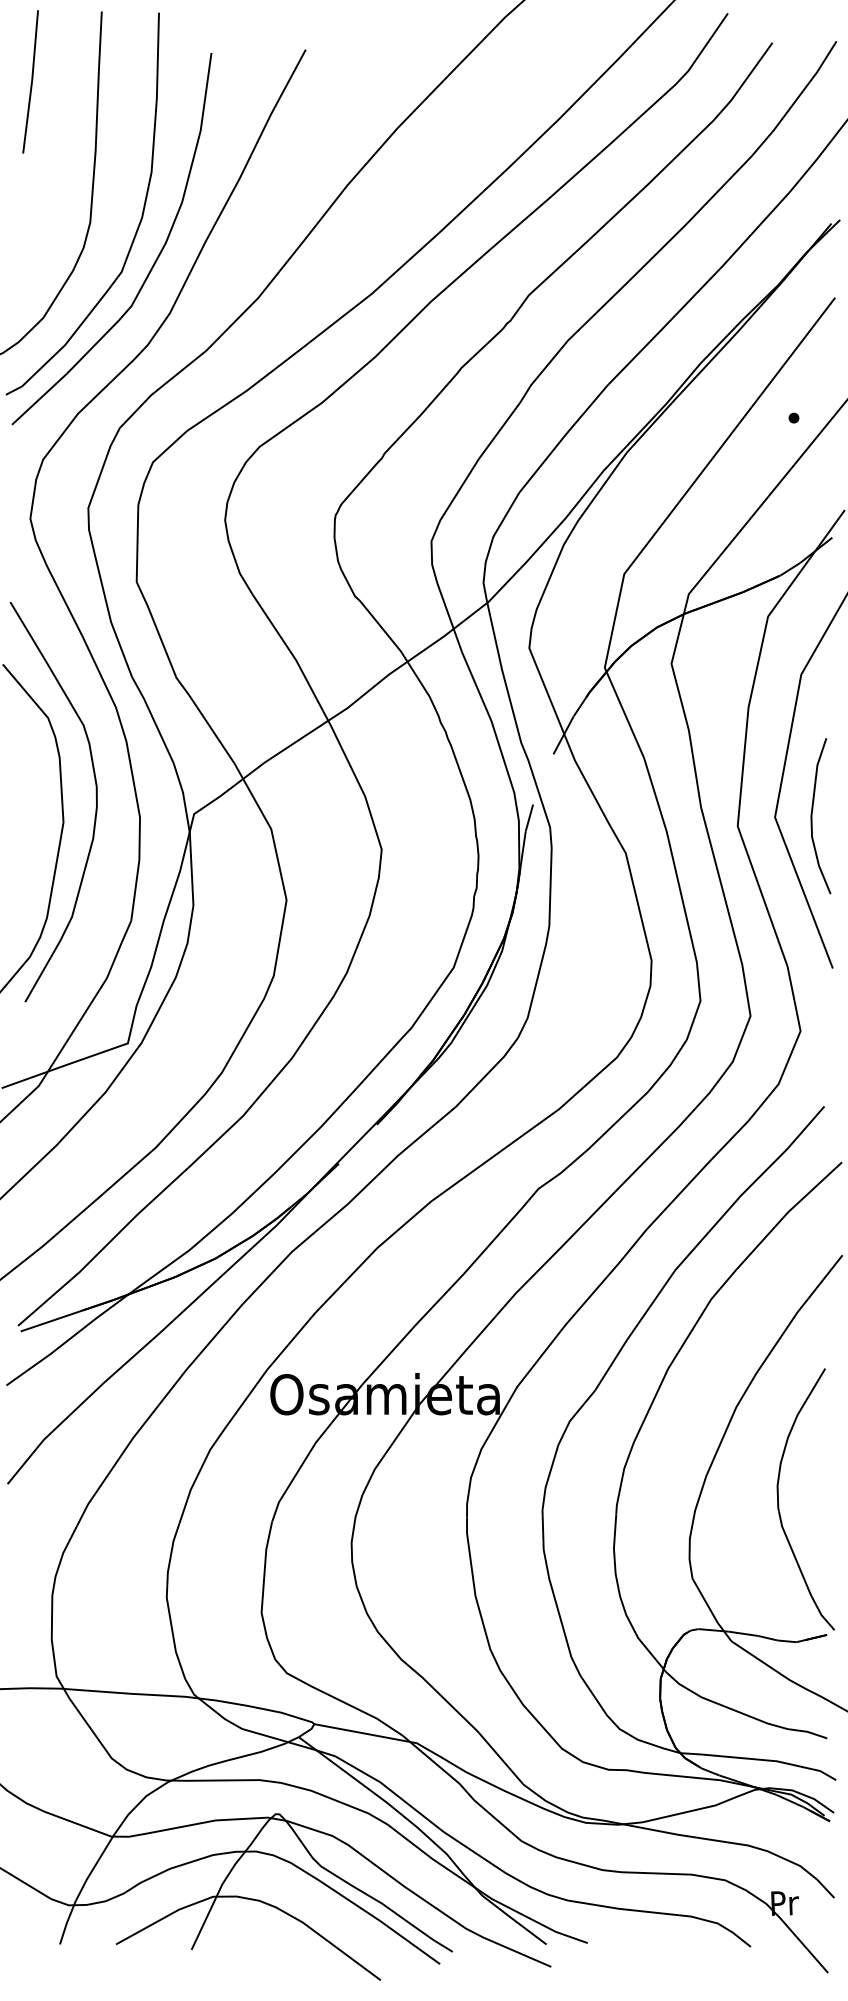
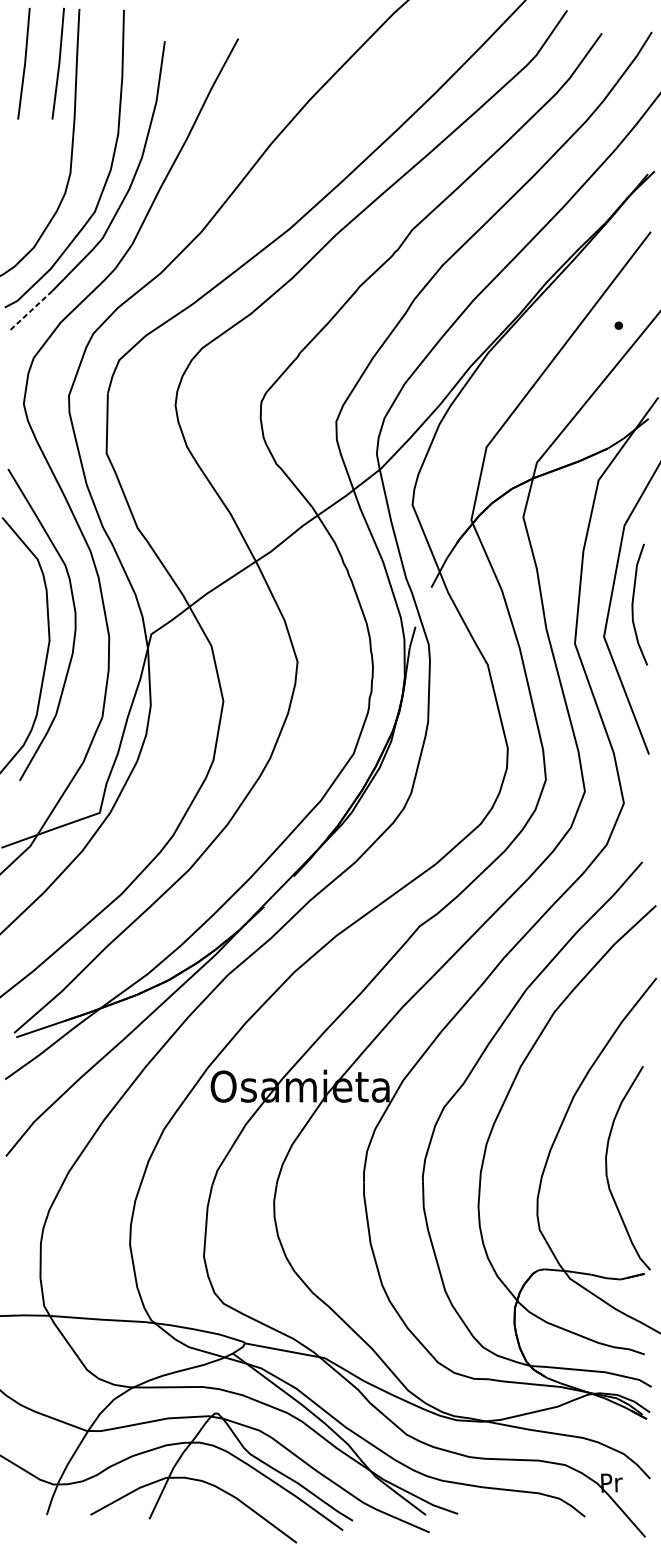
line: (75, 81) -> (58, 63), added
line: (39, 399) -> (30, 311), solid -> dashed
curve: (812, 816) -> (633, 604), moved

